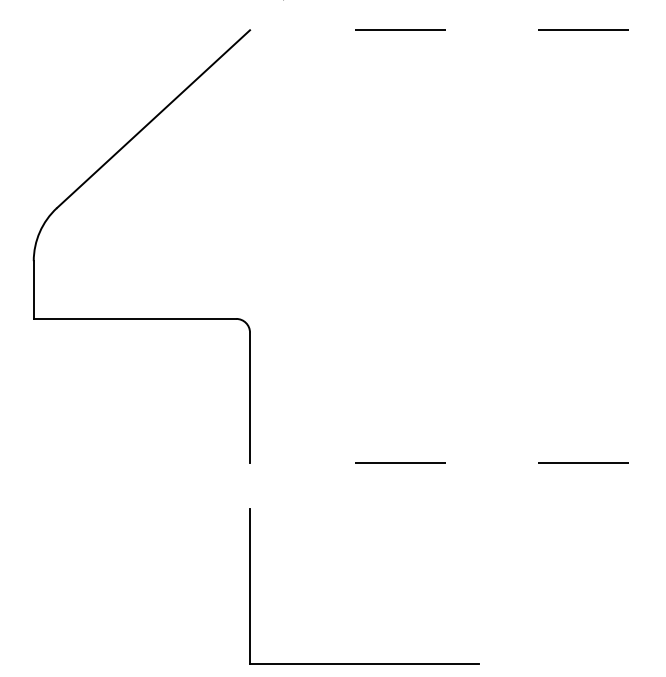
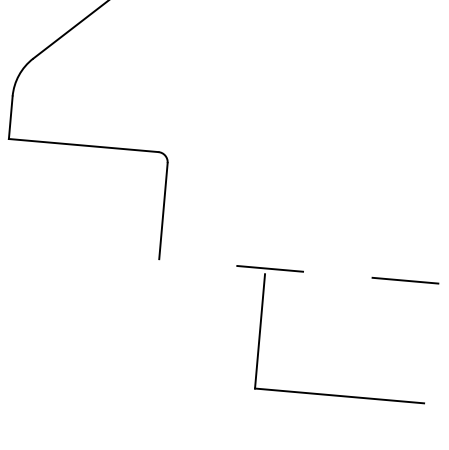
part: (364, 663) -> (339, 395), moved

